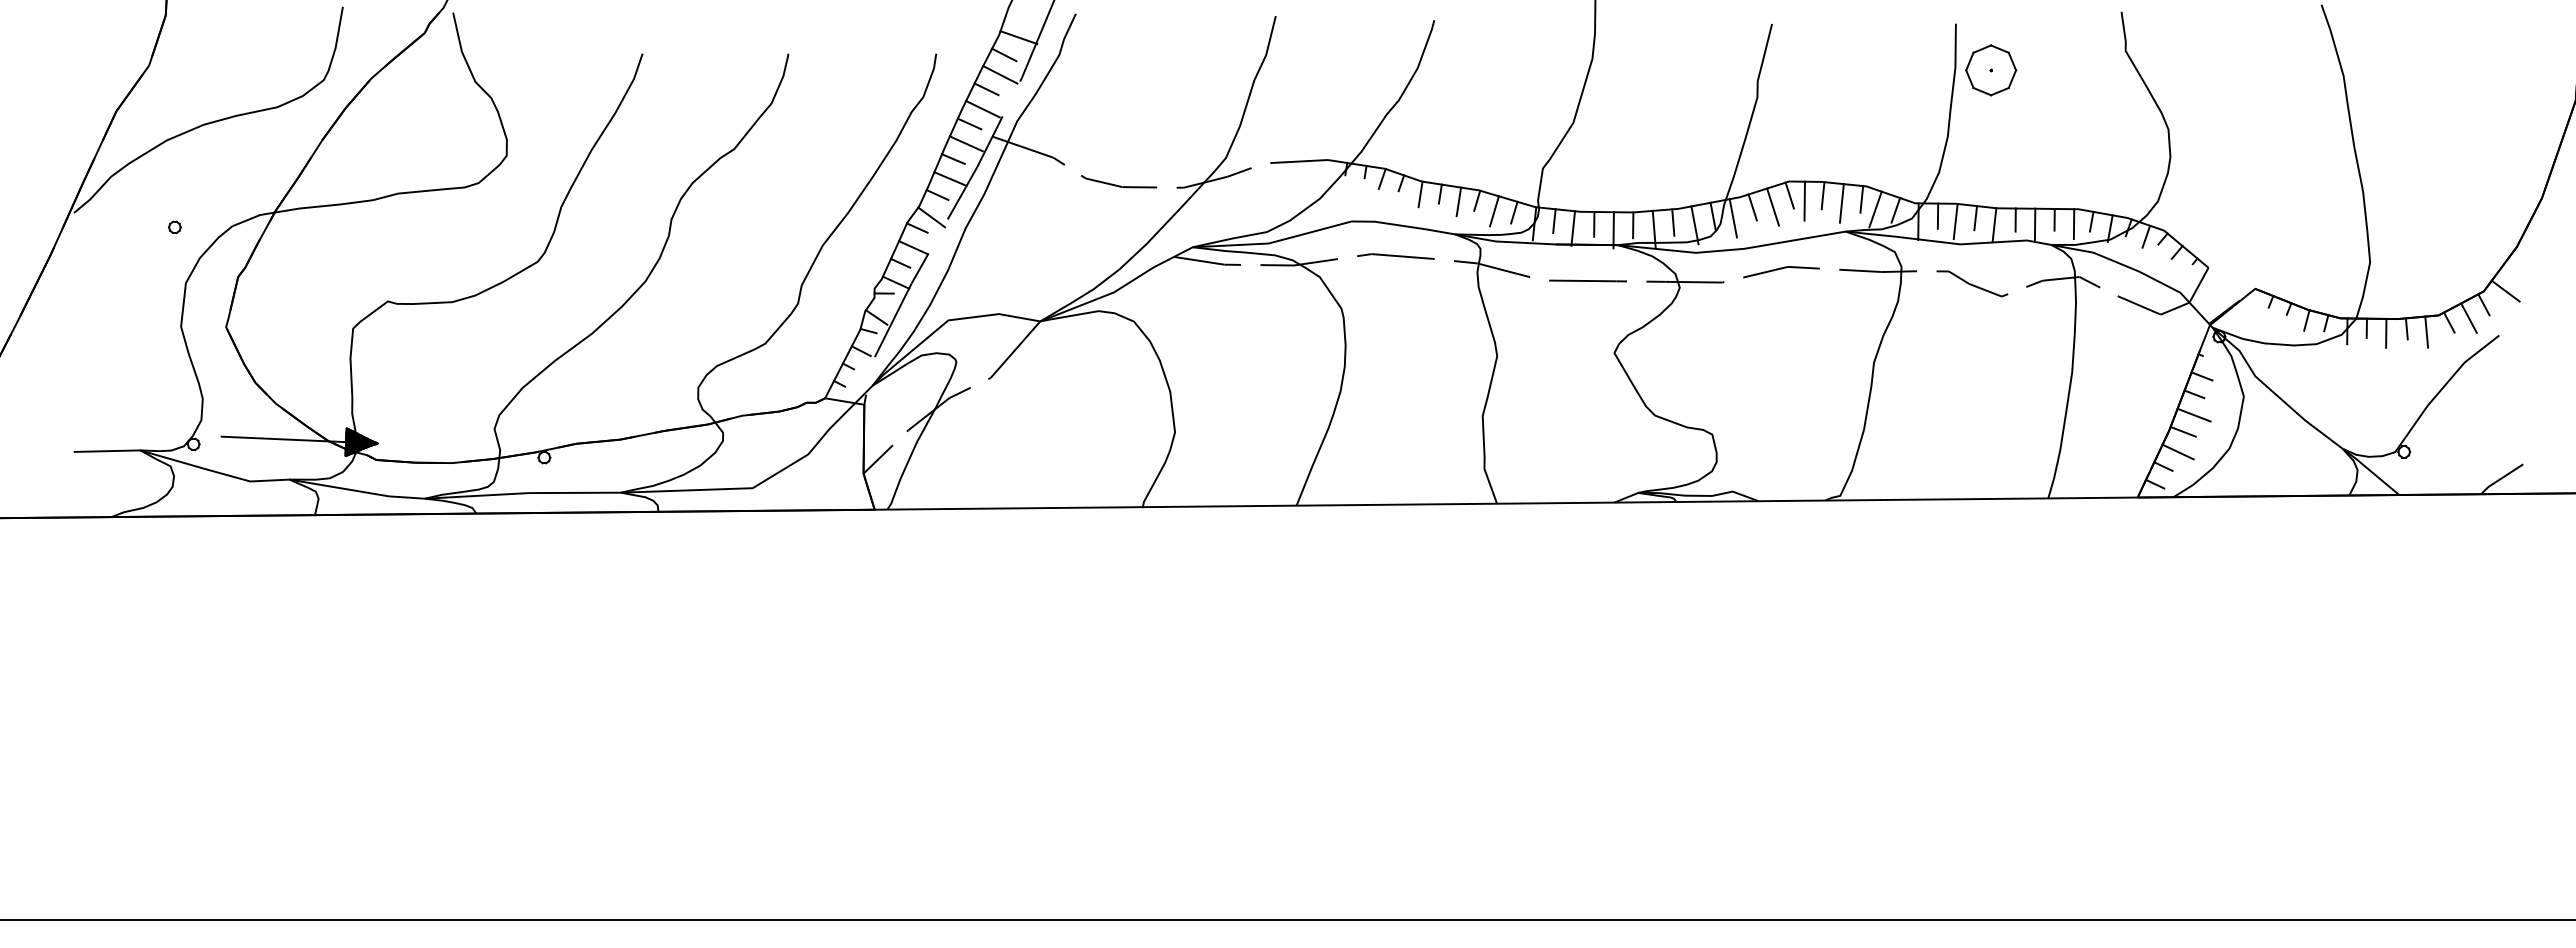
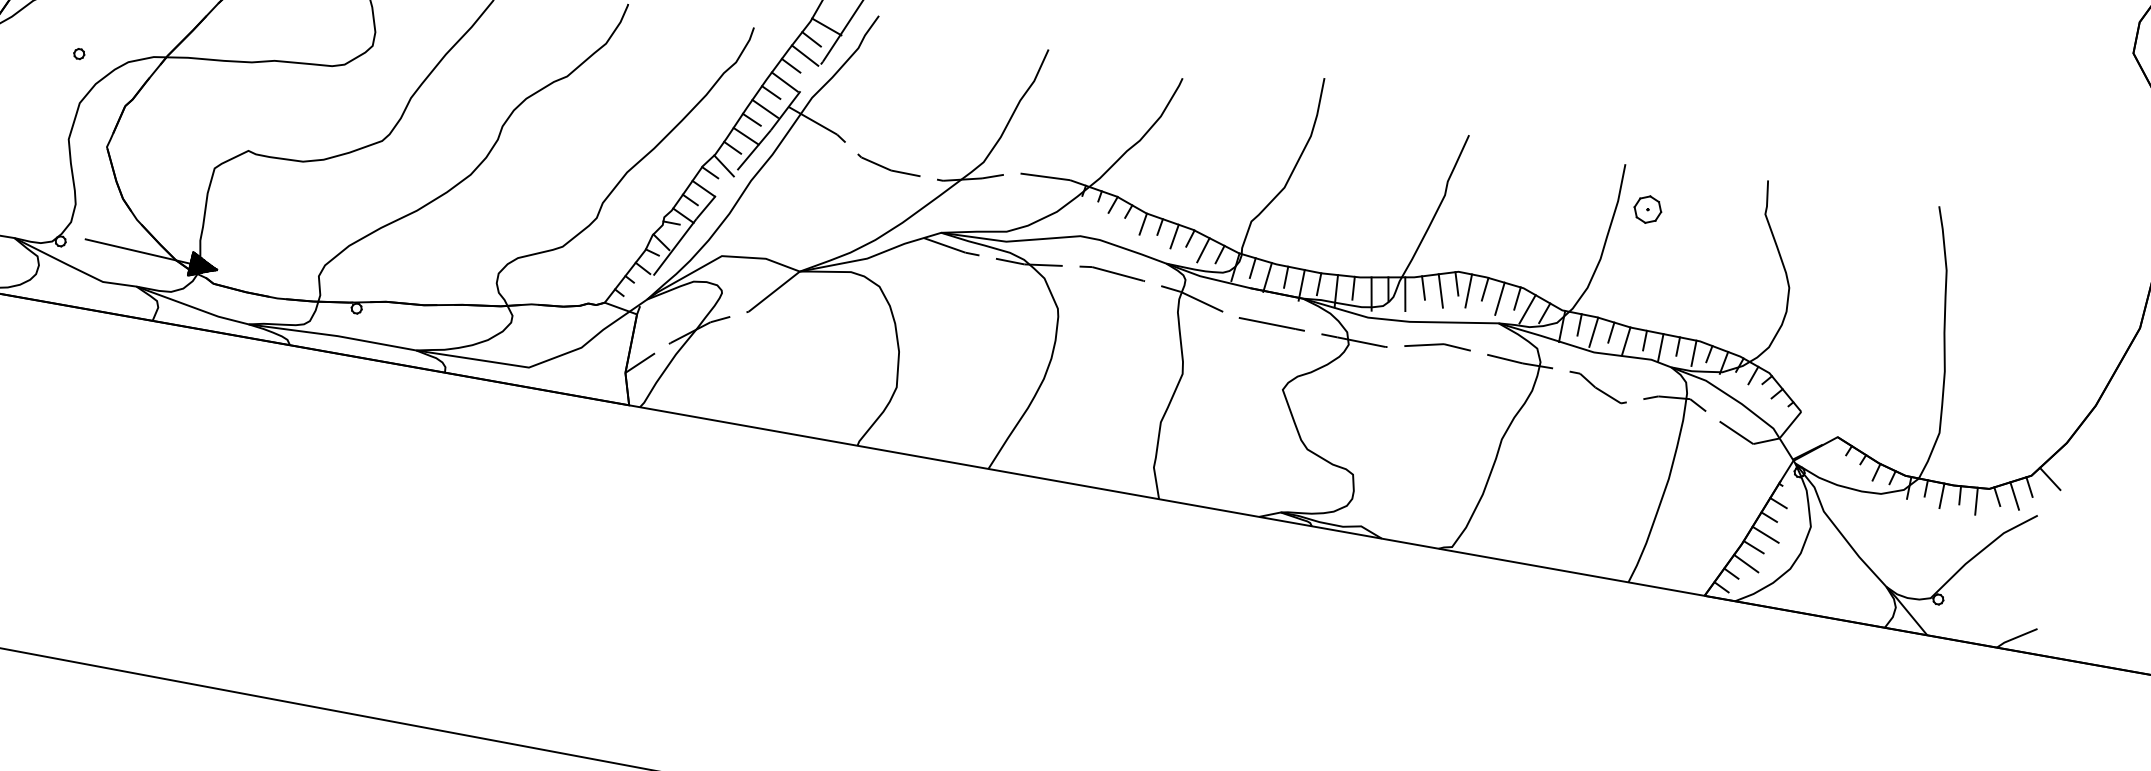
part: (1990, 70) -> (1647, 209), size x0.62

